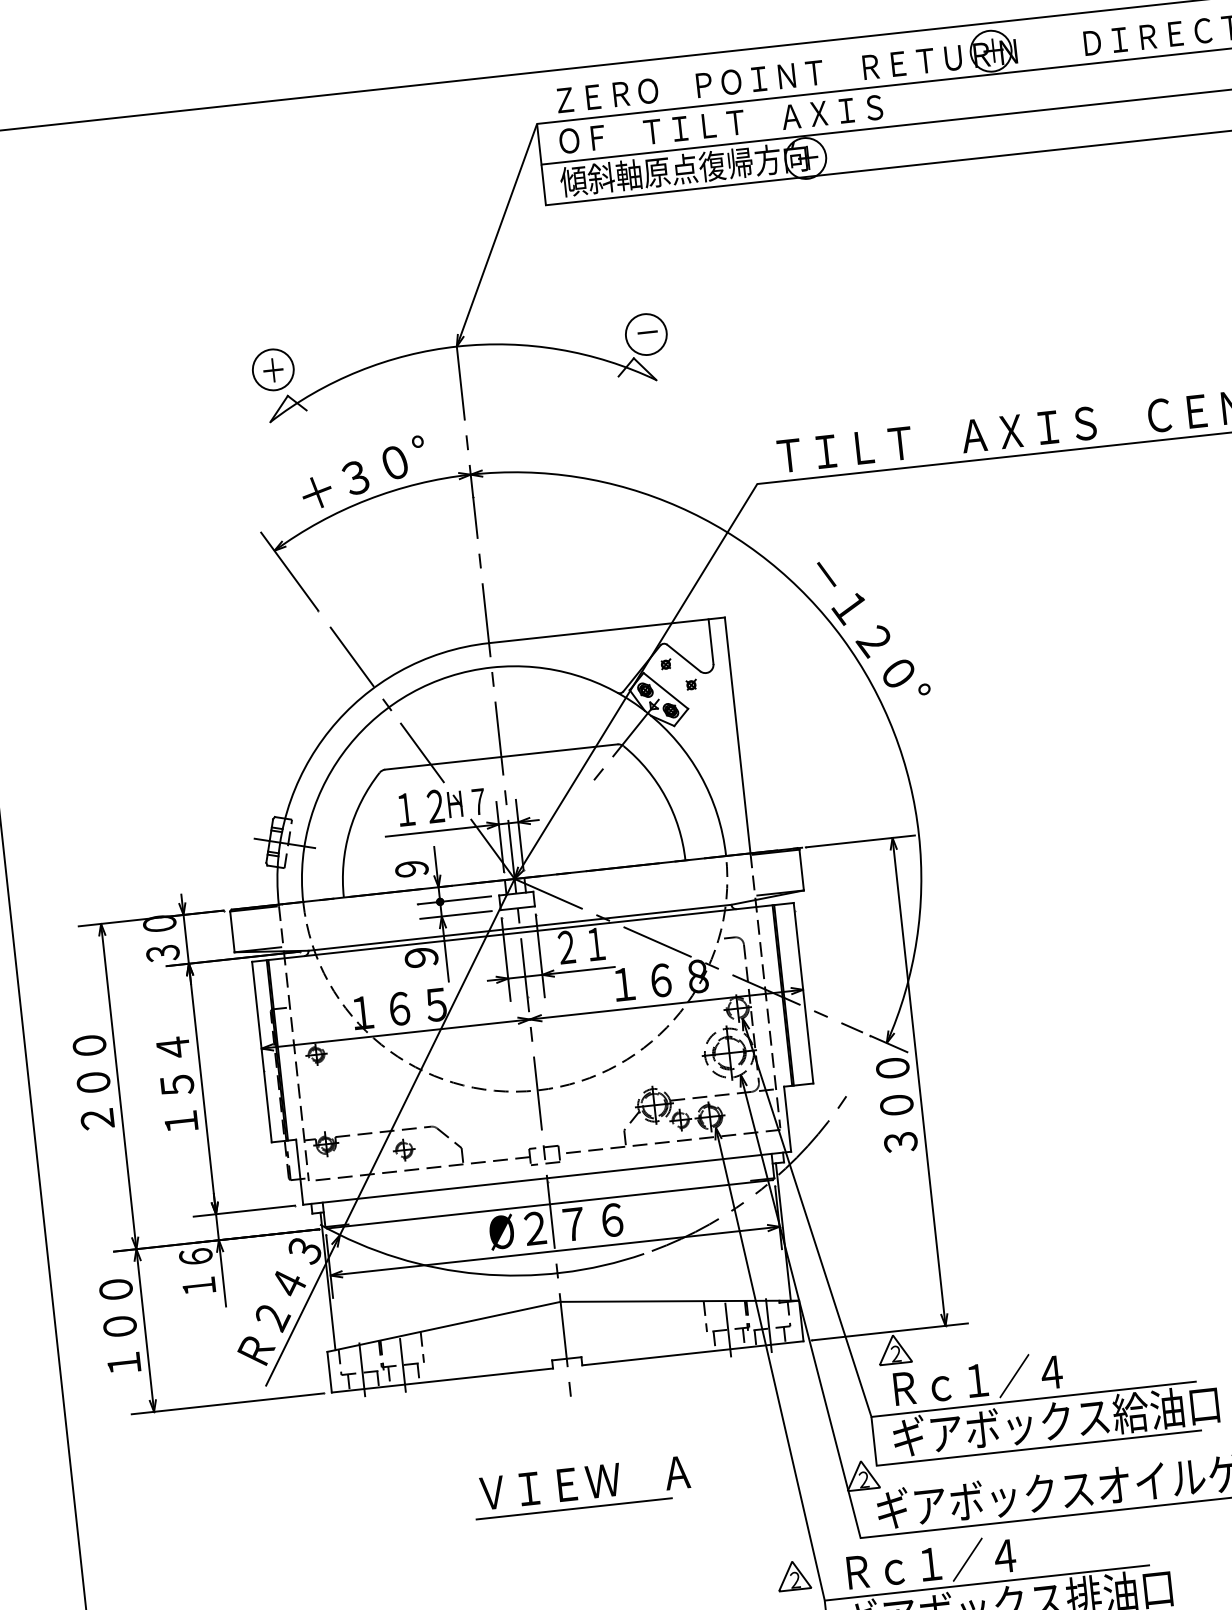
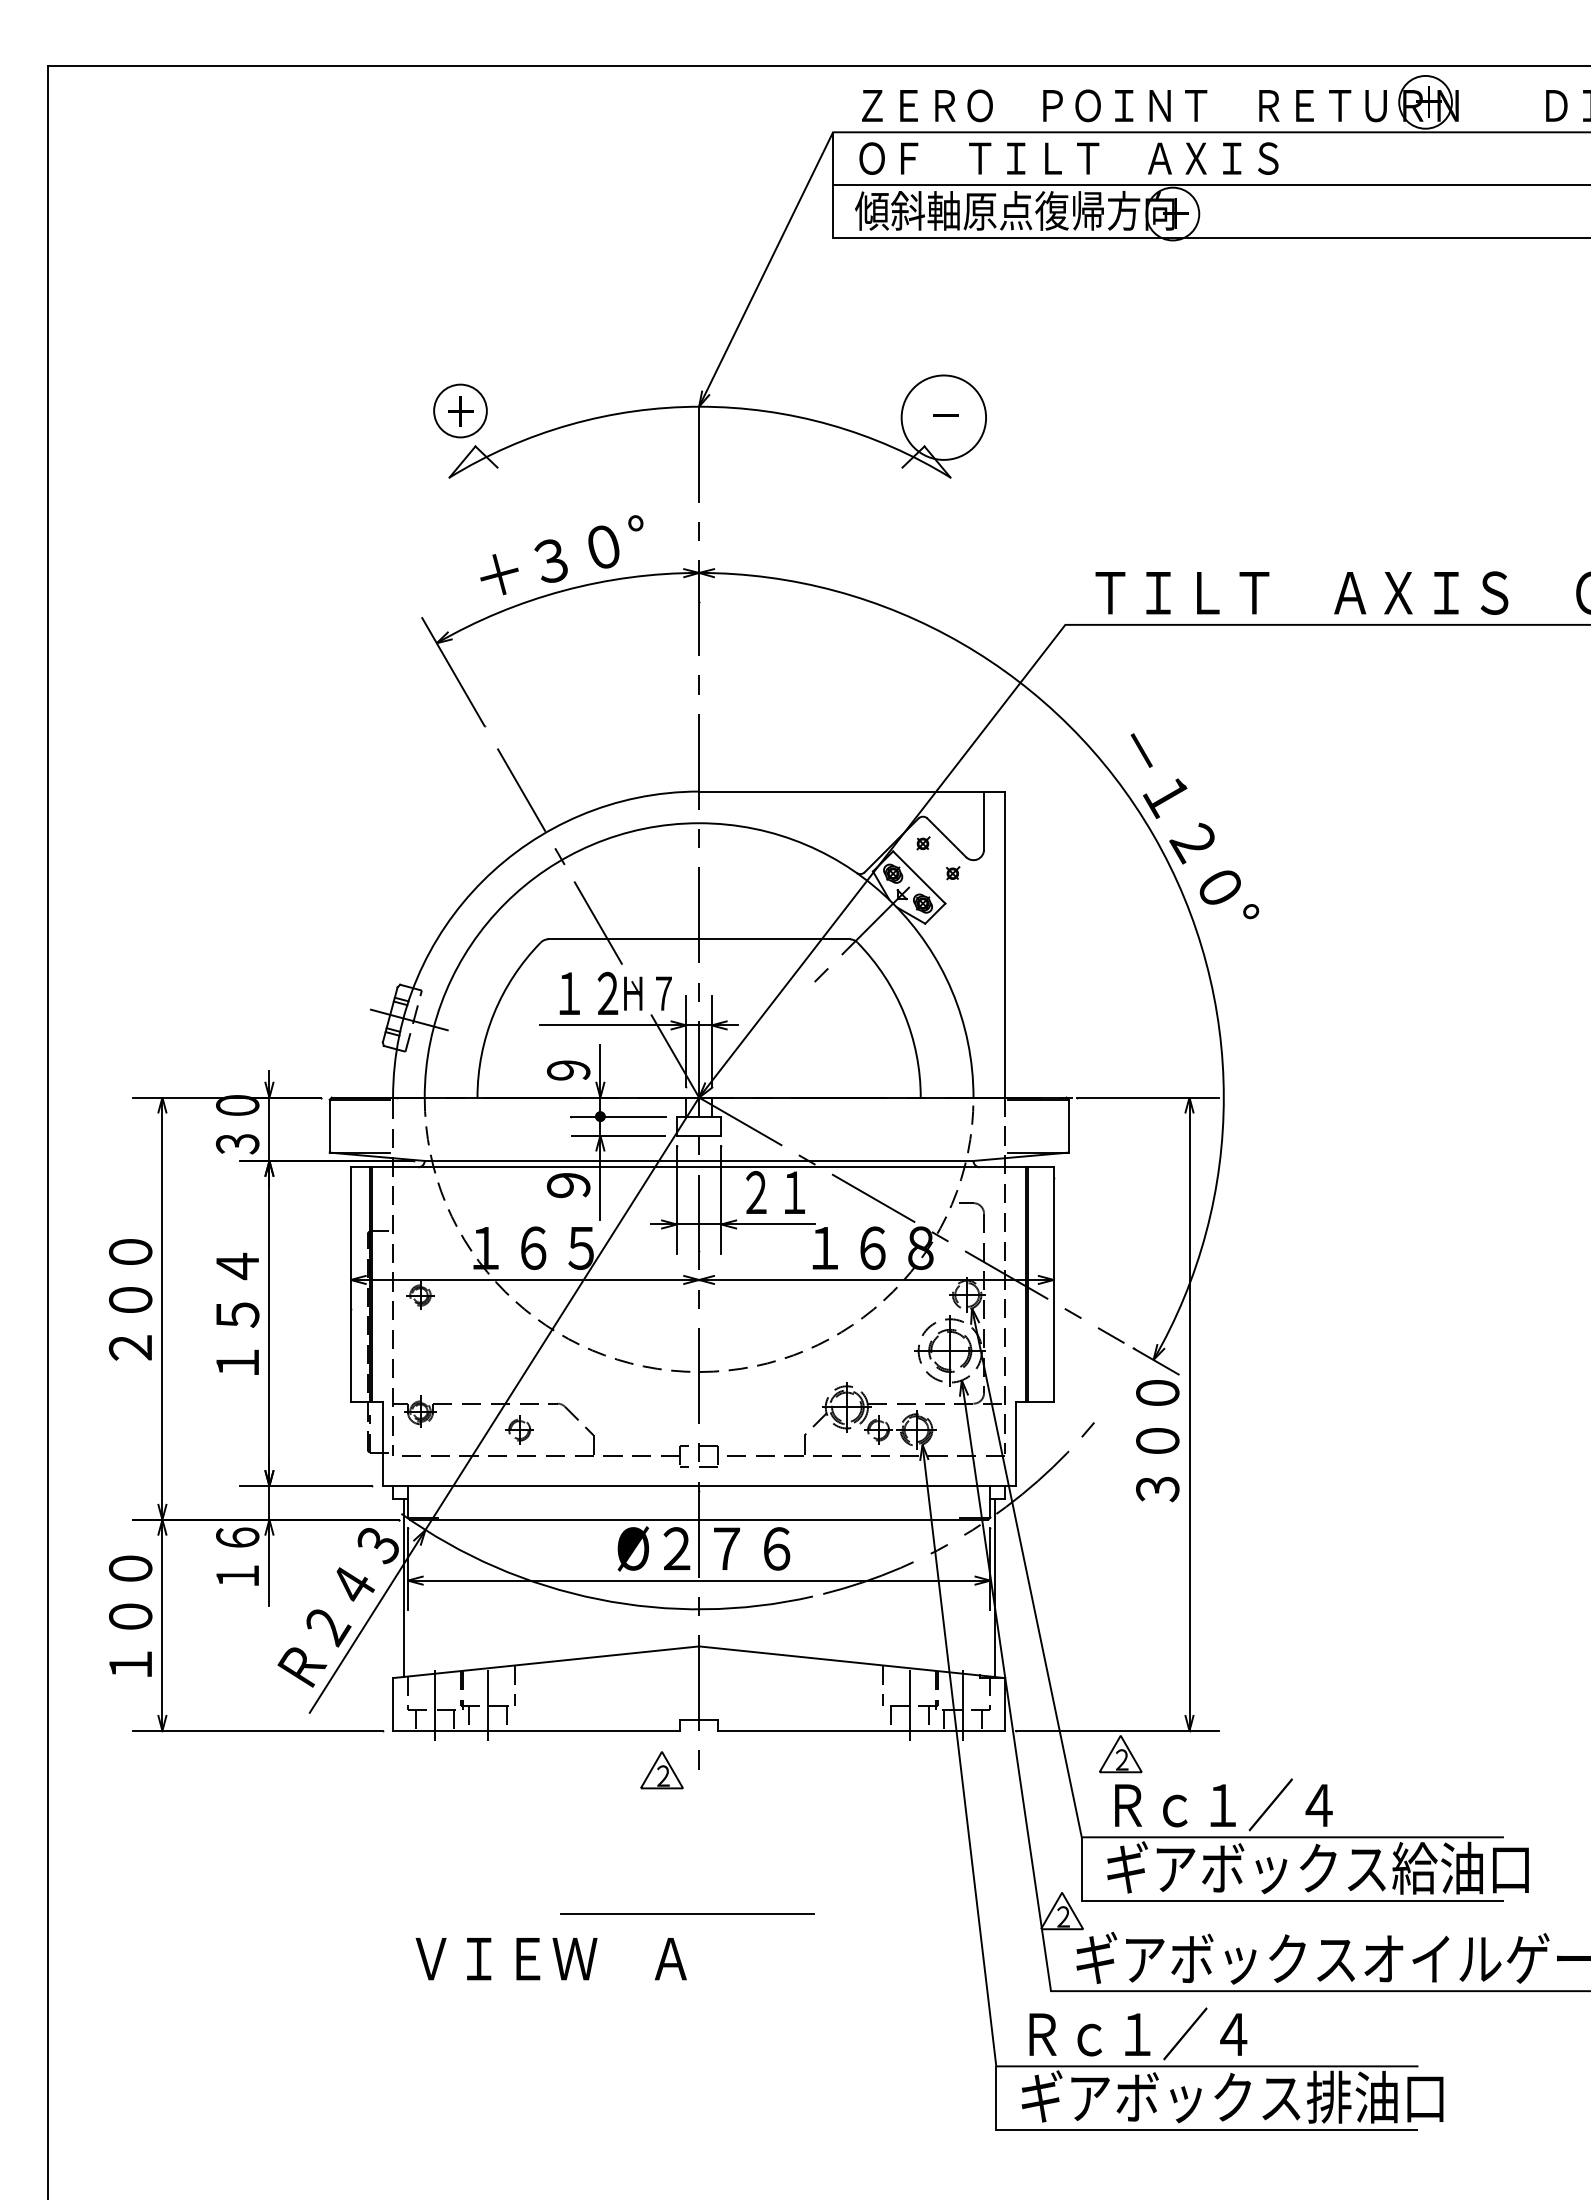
circle: (646, 334) -> (943, 417), size x1.6
text: (584, 1483) -> (550, 1959), moved
part: (793, 1576) -> (661, 1770), moved

